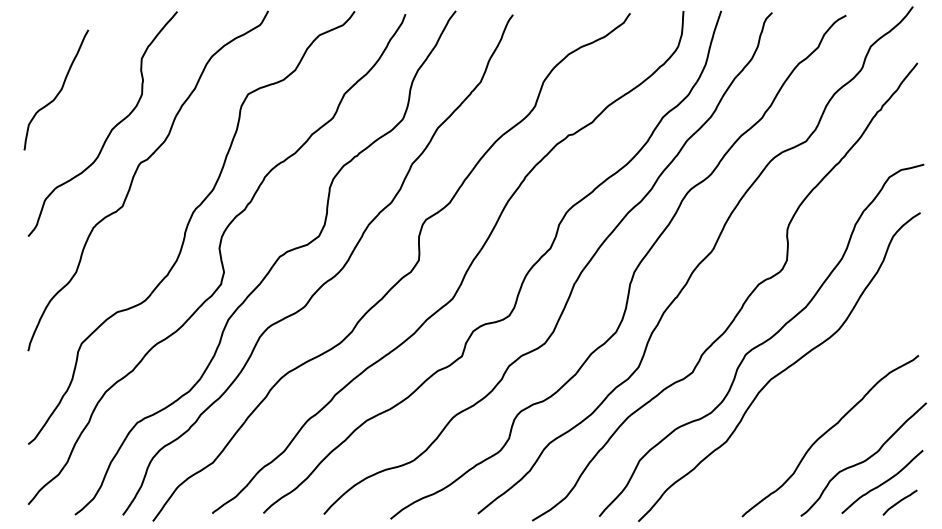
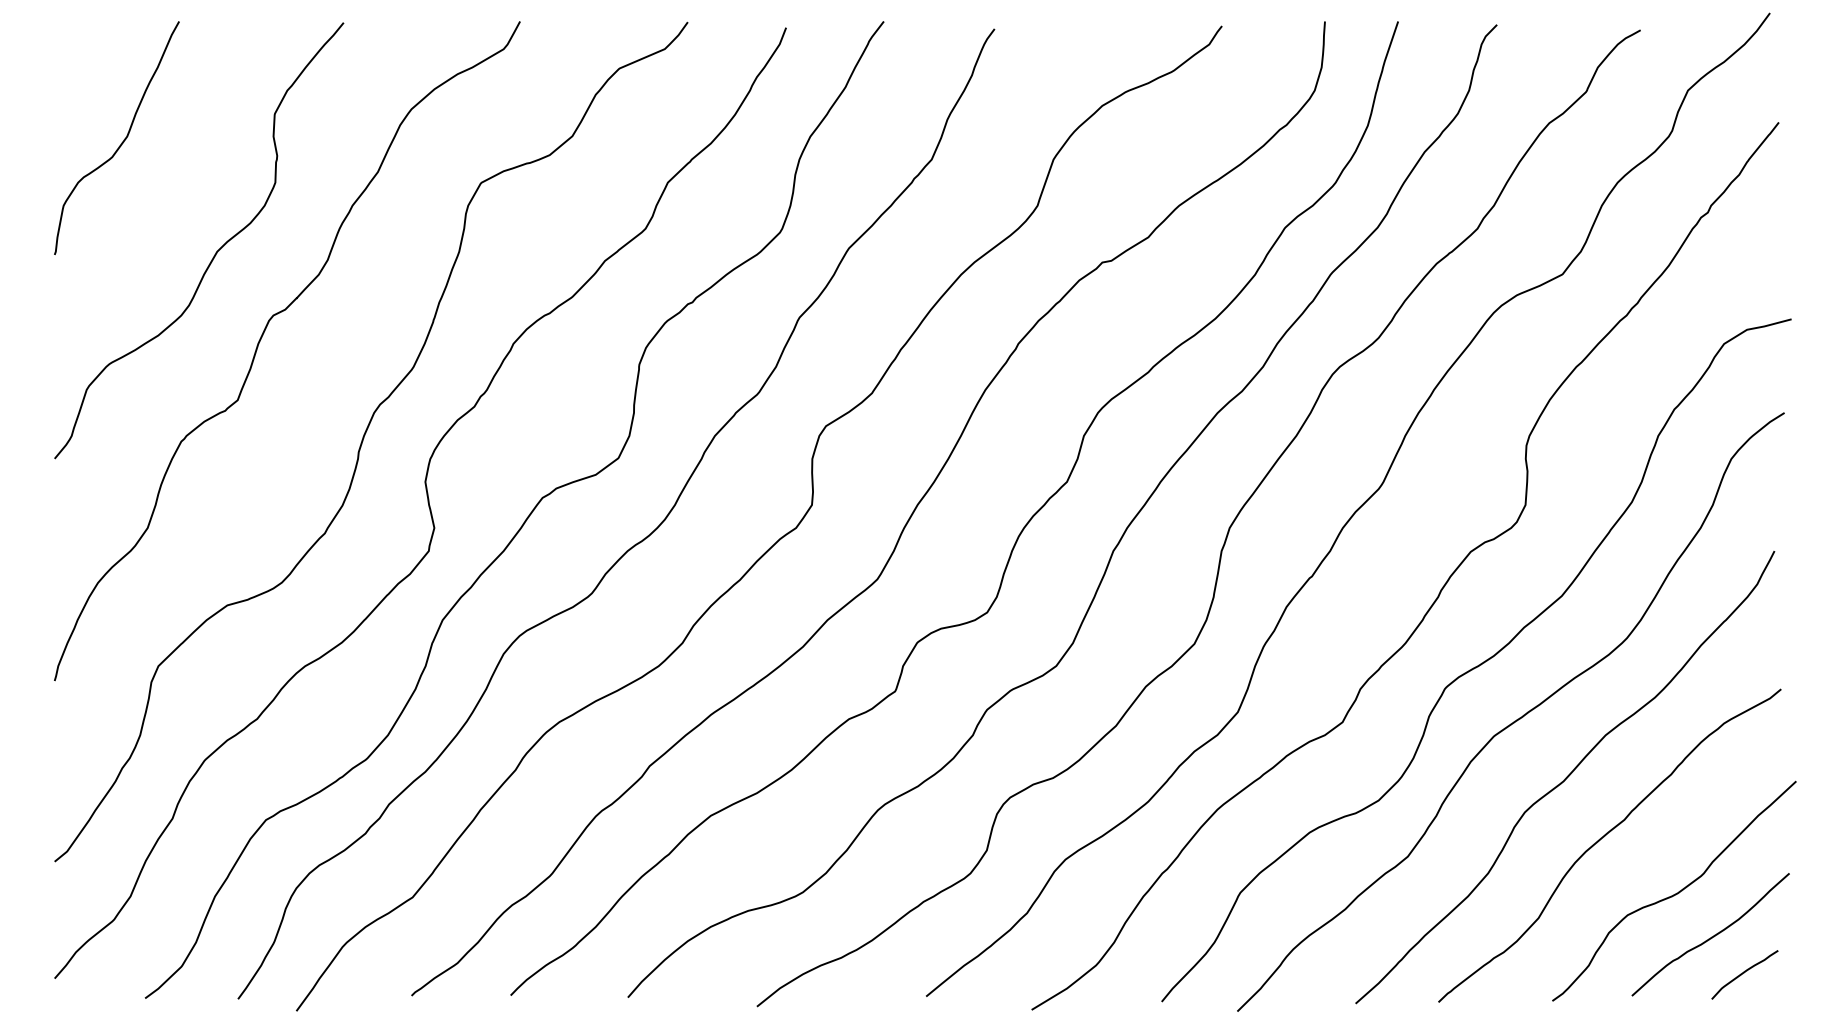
curve: (58, 91) -> (121, 140), moved
curve: (807, 400) -> (1565, 776), added

